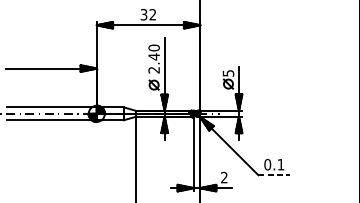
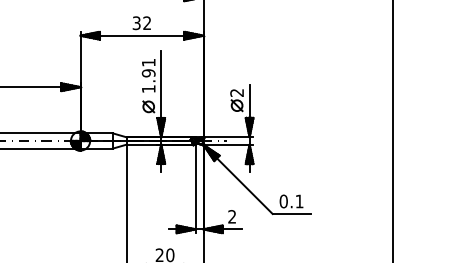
text: (153, 58) -> (148, 75), 2.40 -> 1.91
text: (228, 73) -> (237, 92), 5 -> 2
line: (275, 174) -> (292, 213), dashed -> solid

